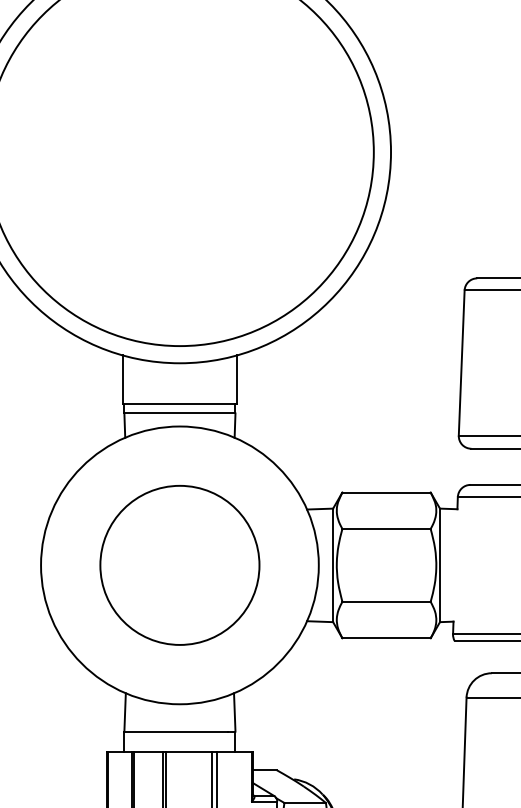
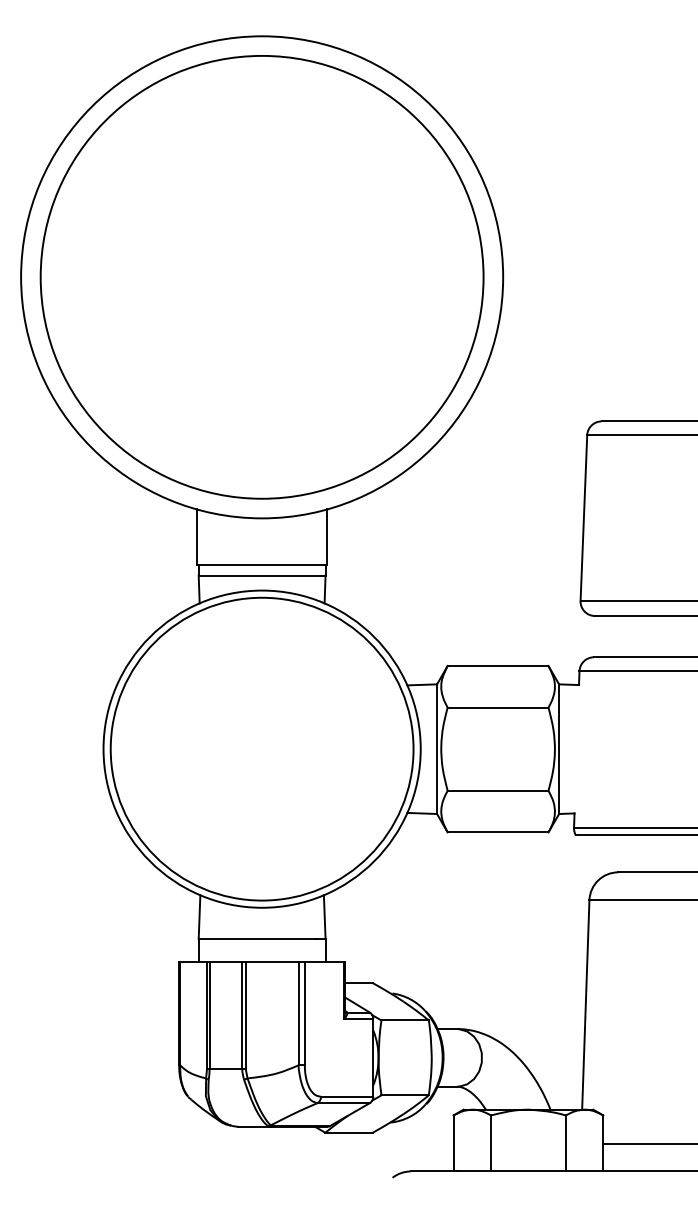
circle: (179, 564) -> (261, 748), size x1.67

